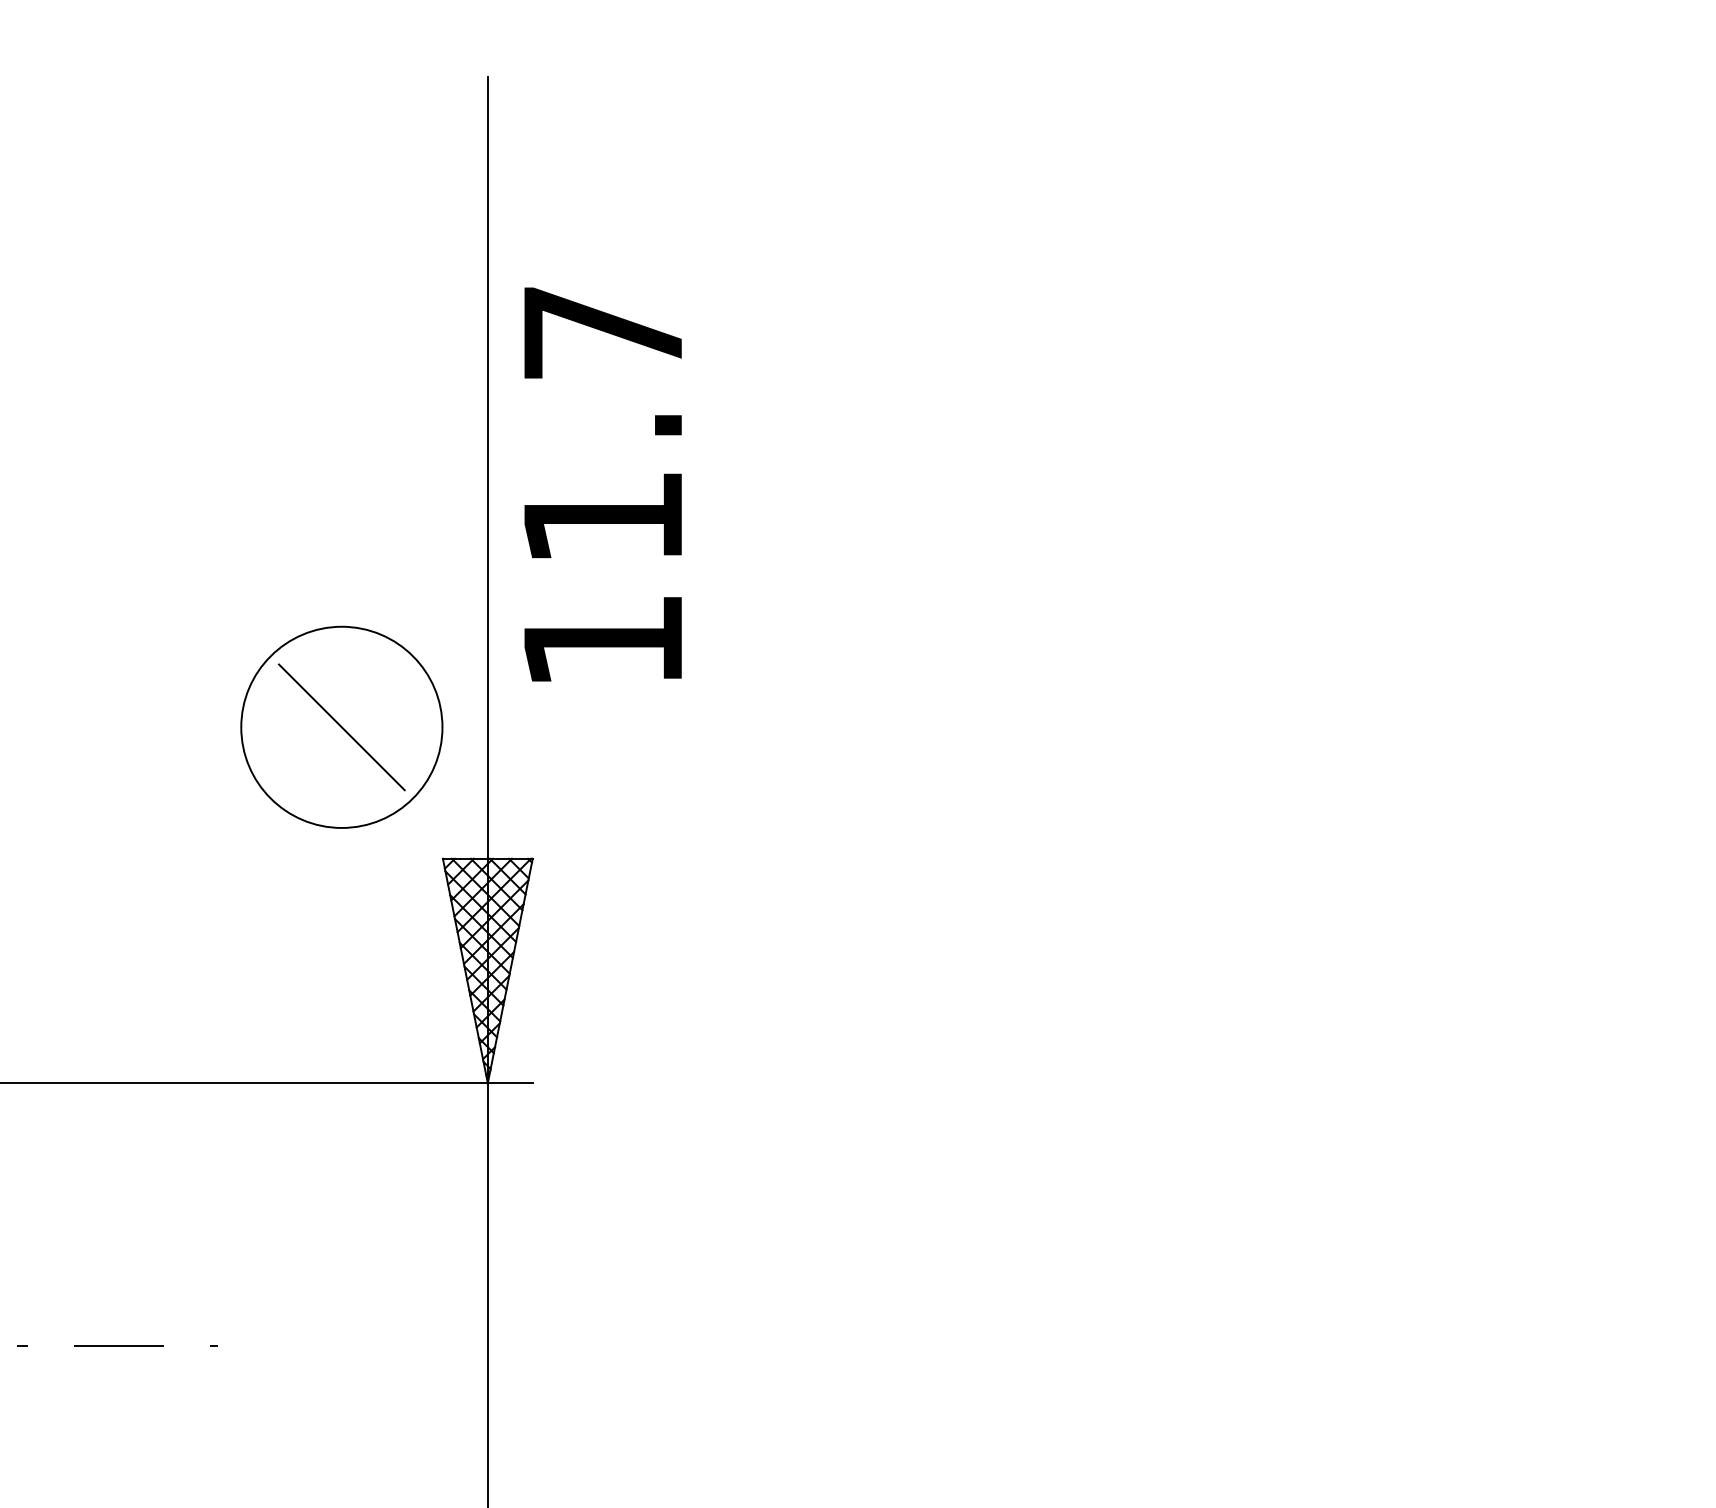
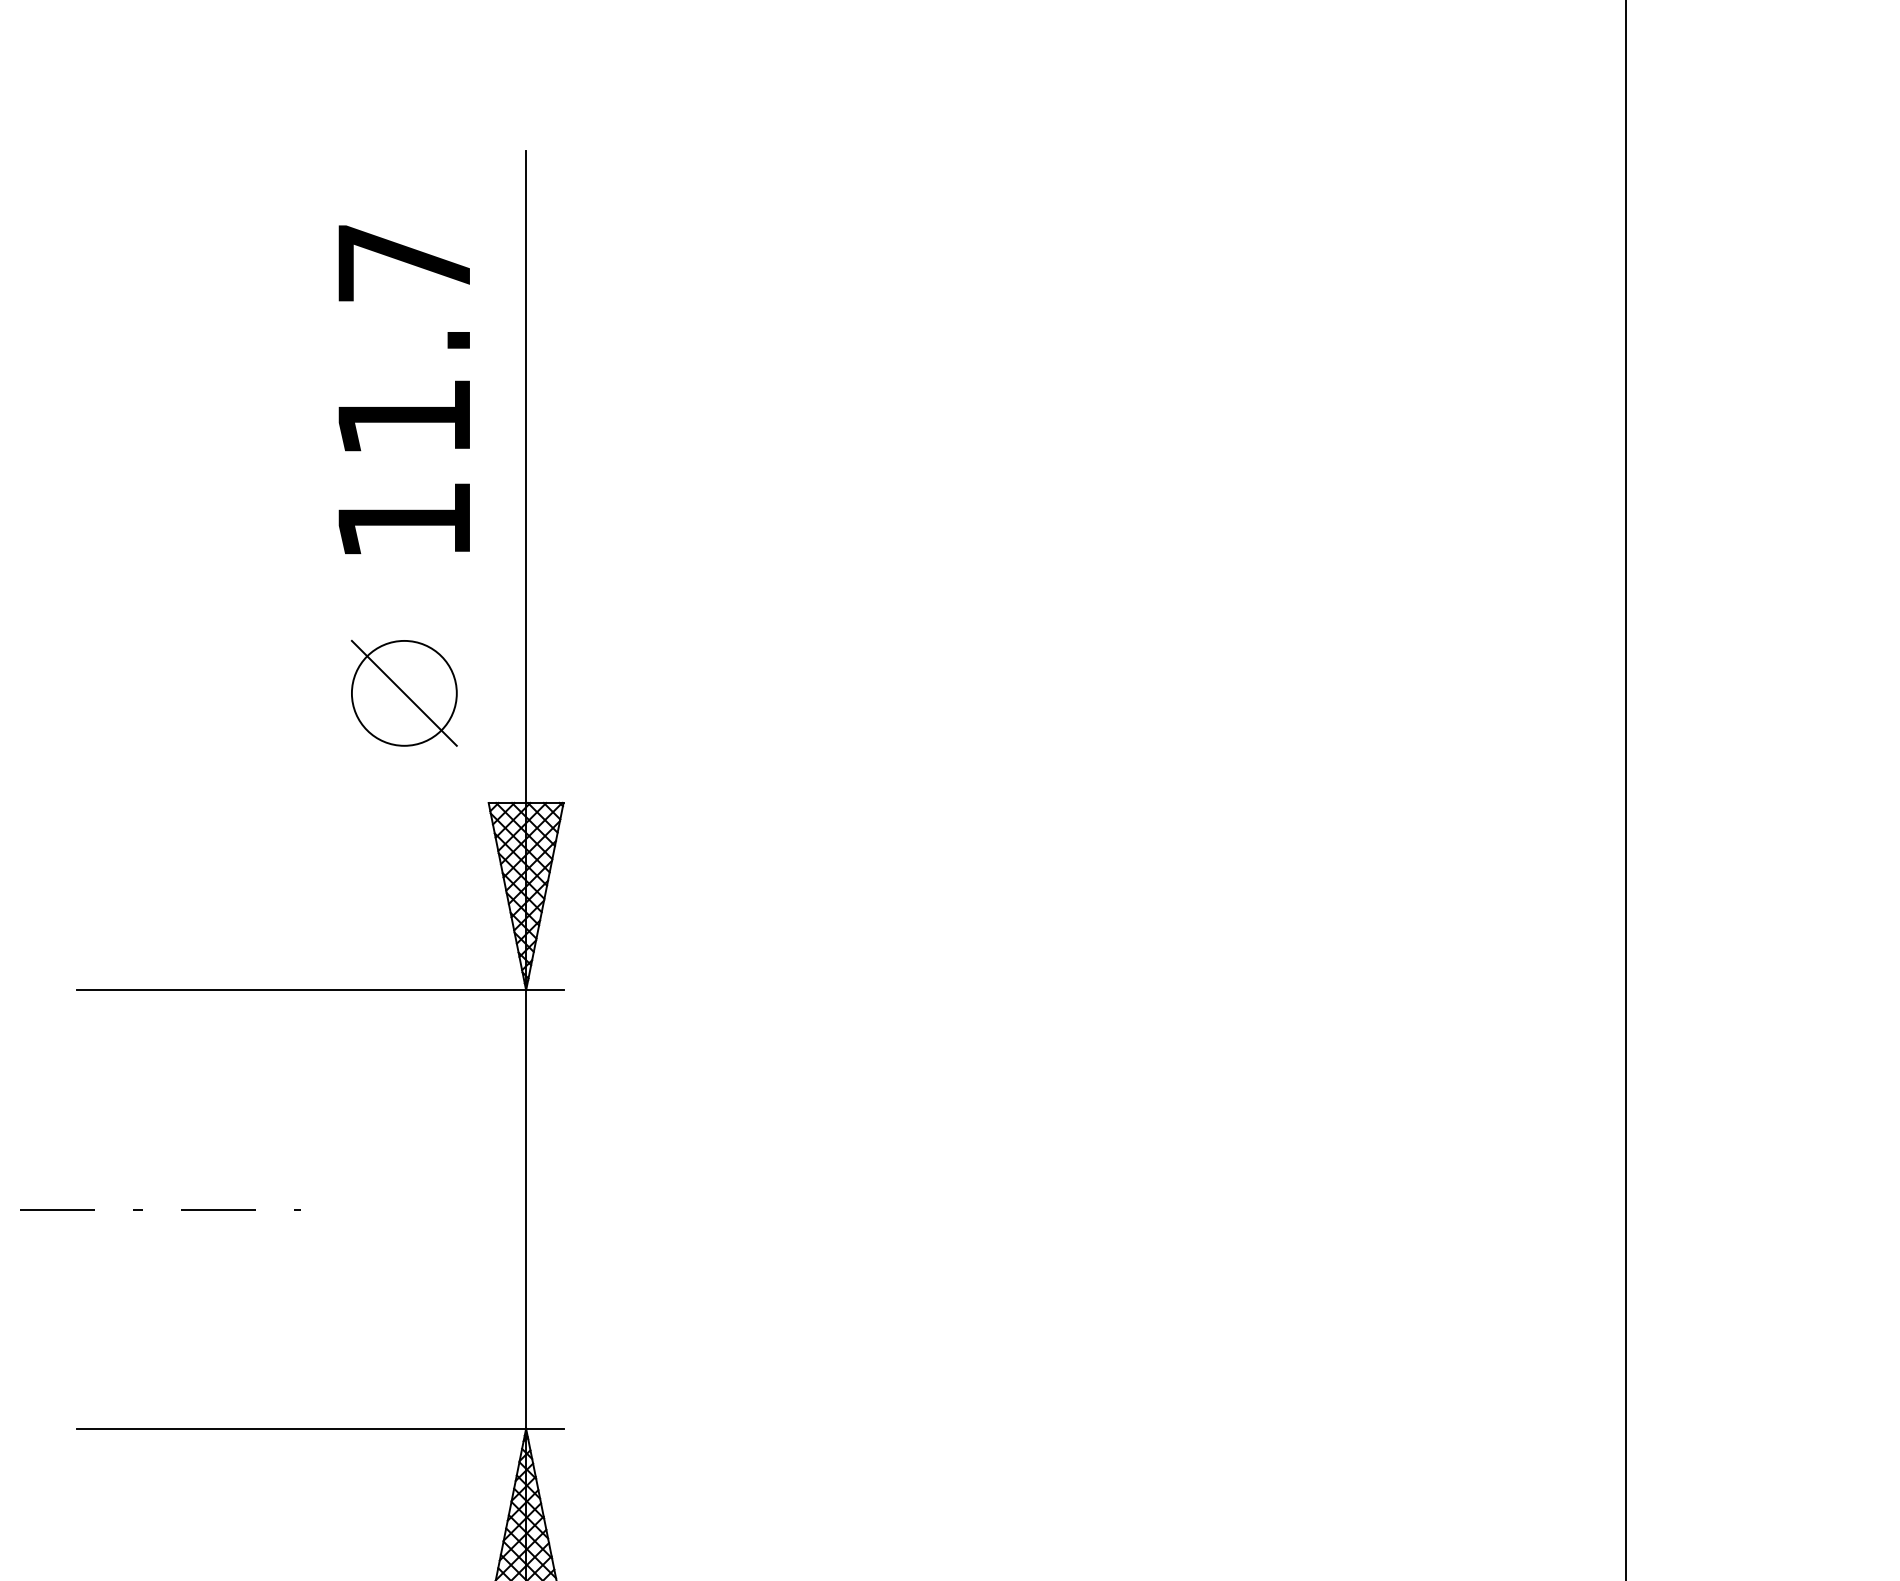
text: (602, 484) -> (403, 389), moved
circle: (340, 726) -> (403, 692), size x0.62

